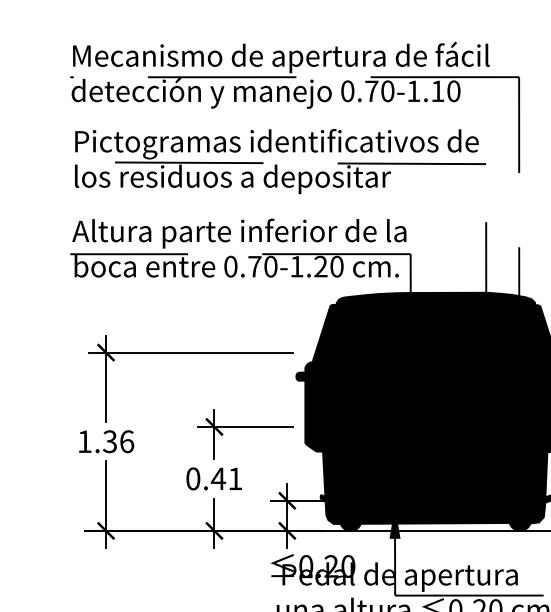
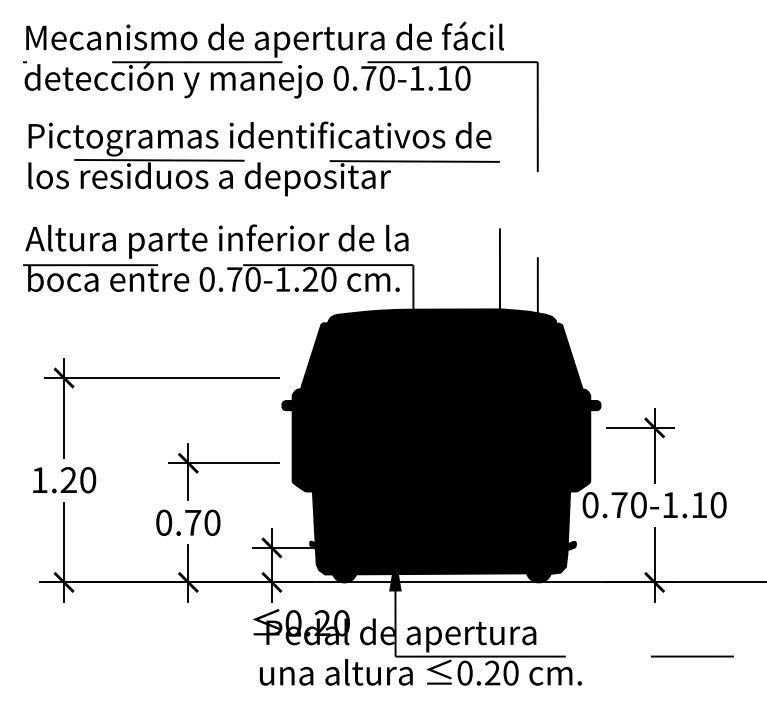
text: (118, 441) -> (78, 480), 1.36 -> 1.20
text: (226, 478) -> (202, 522), 0.41 -> 0.70

